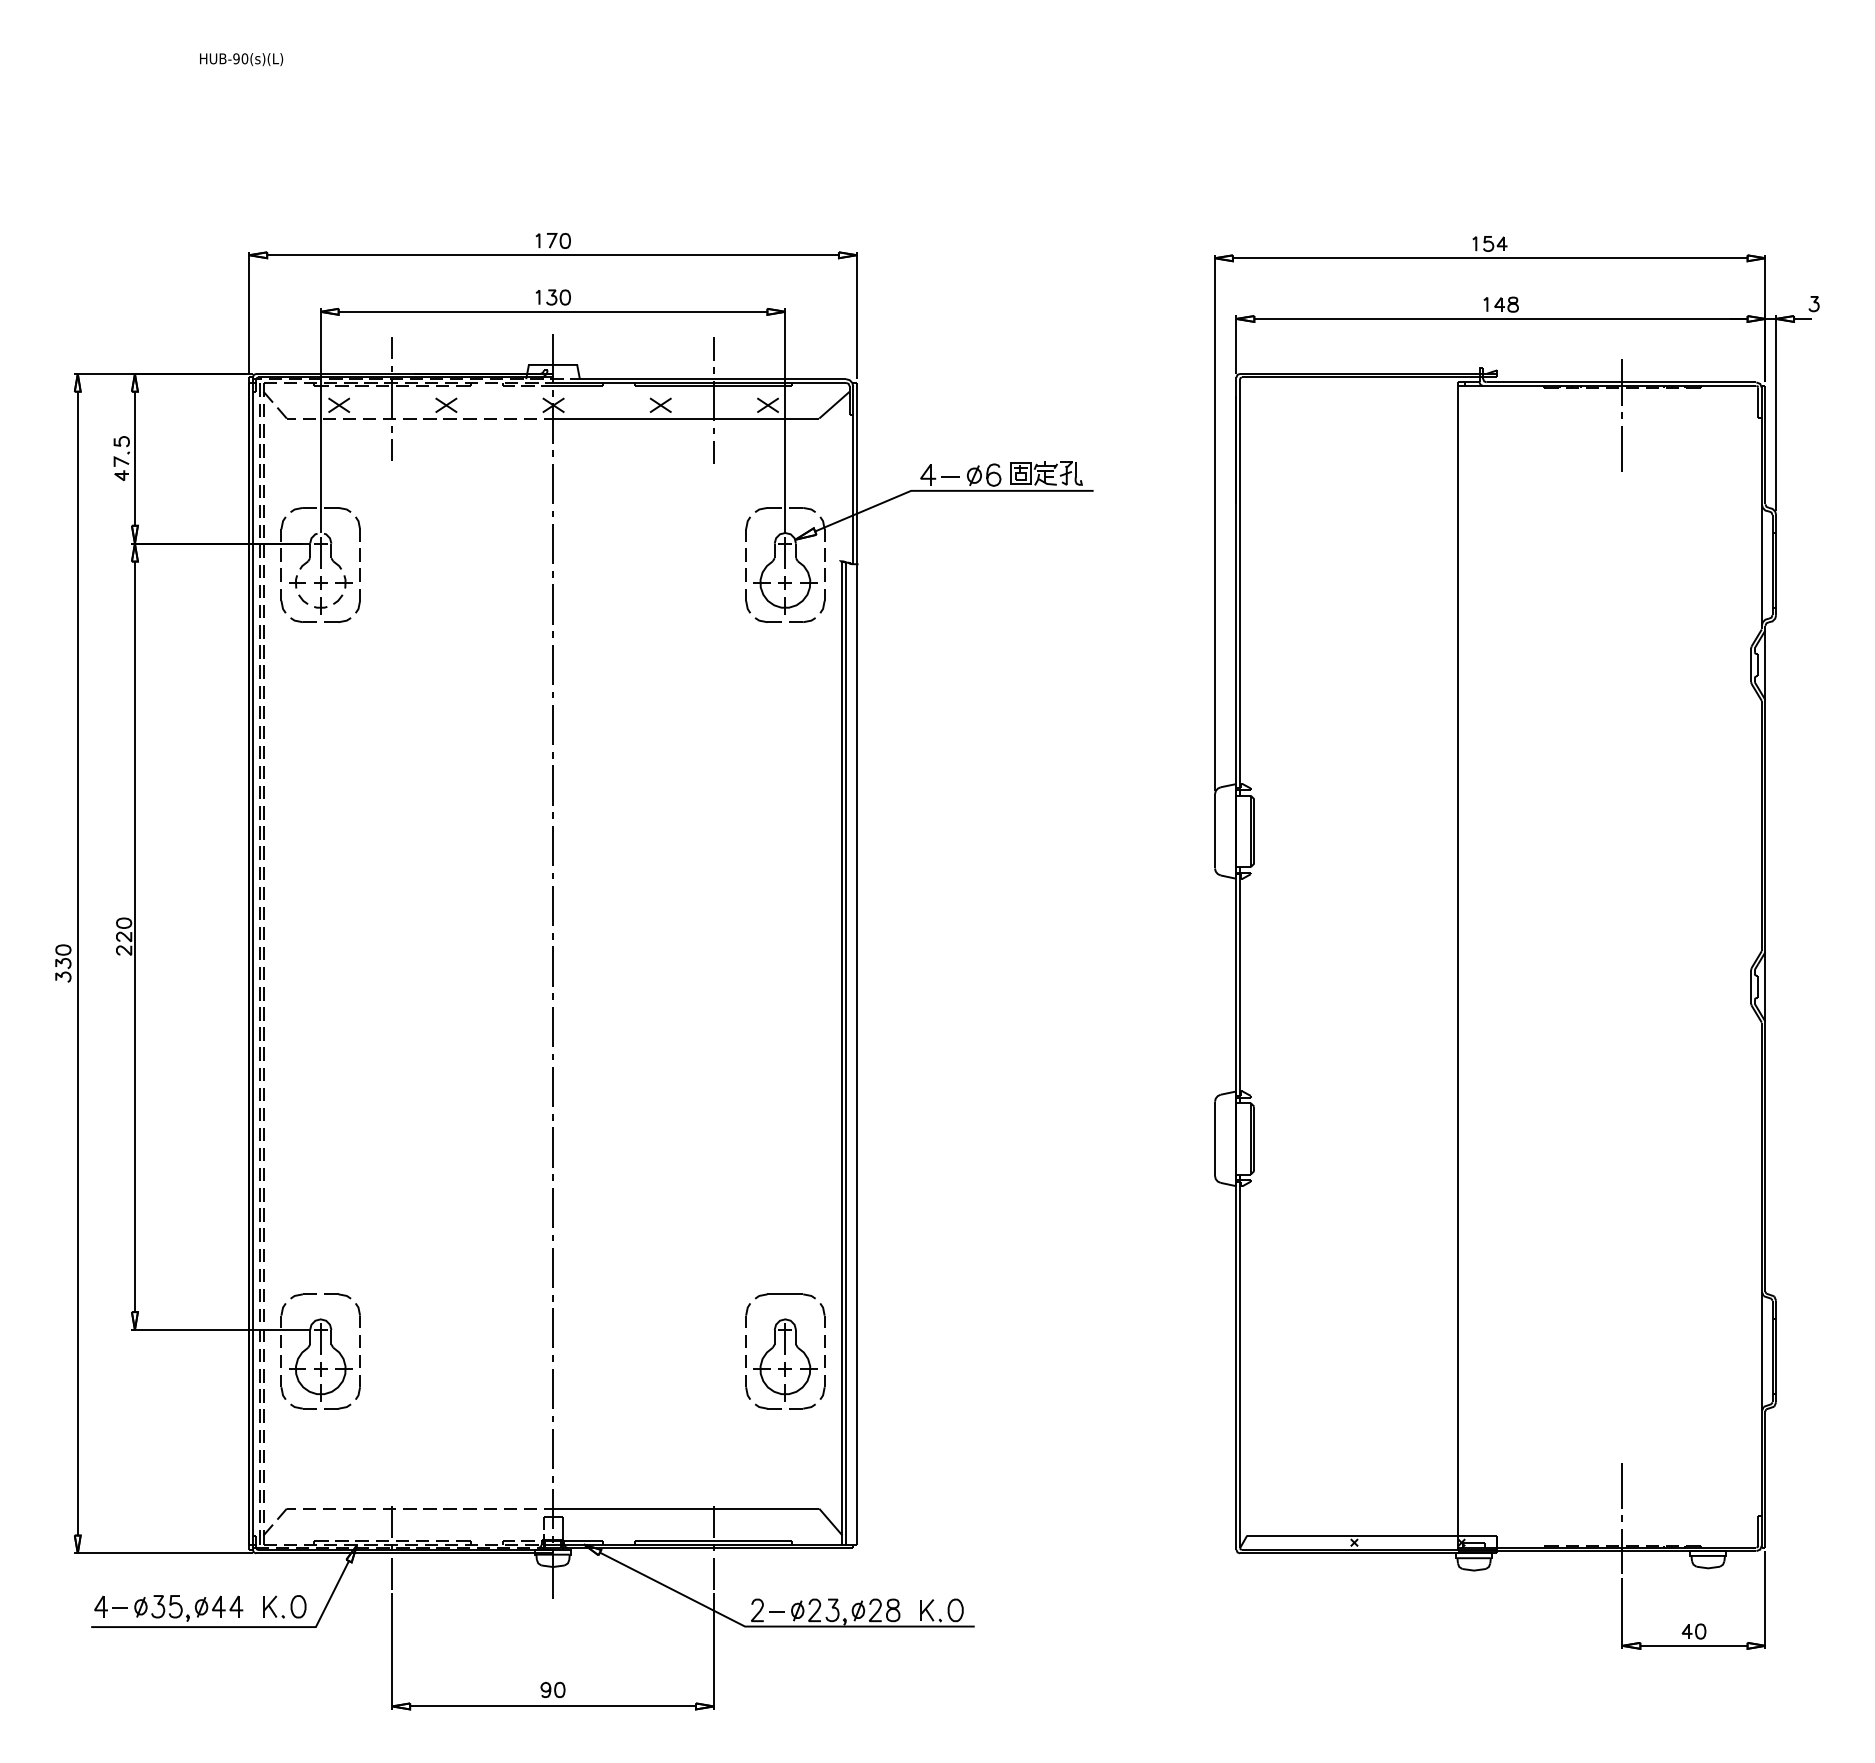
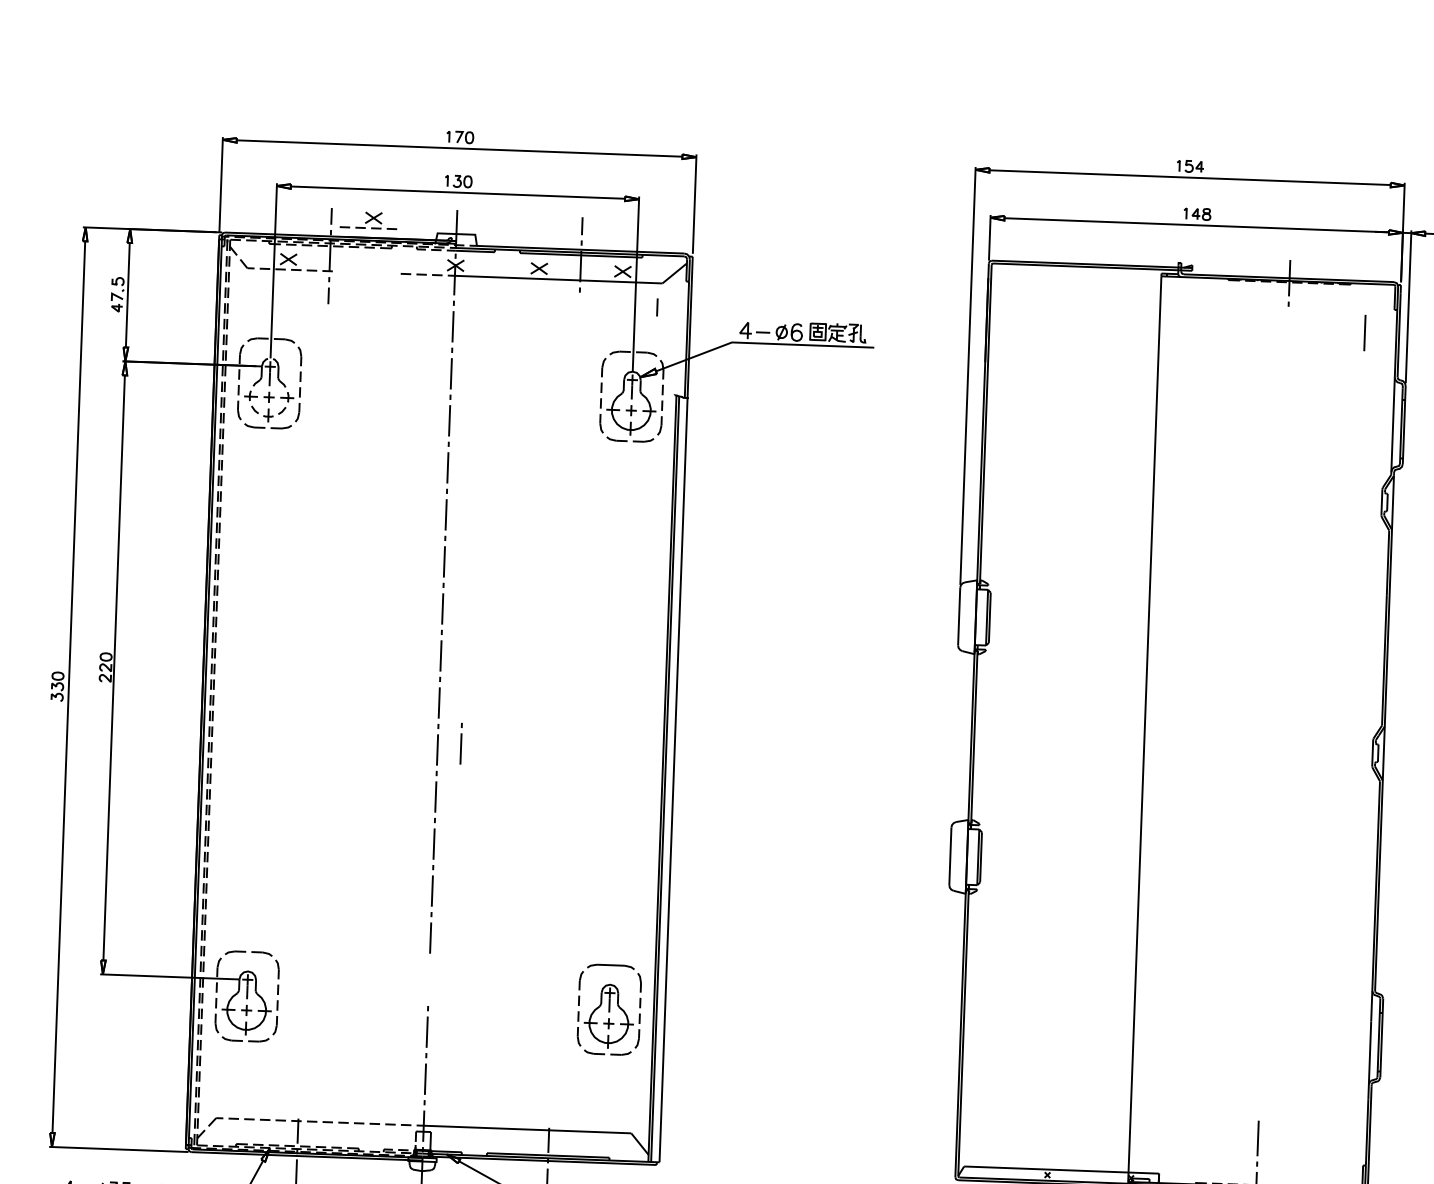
part: (439, 408) -> (368, 220), moved
line: (1621, 448) -> (1364, 332), moved
line: (713, 452) -> (657, 307), moved
line: (552, 1321) -> (460, 743), moved

